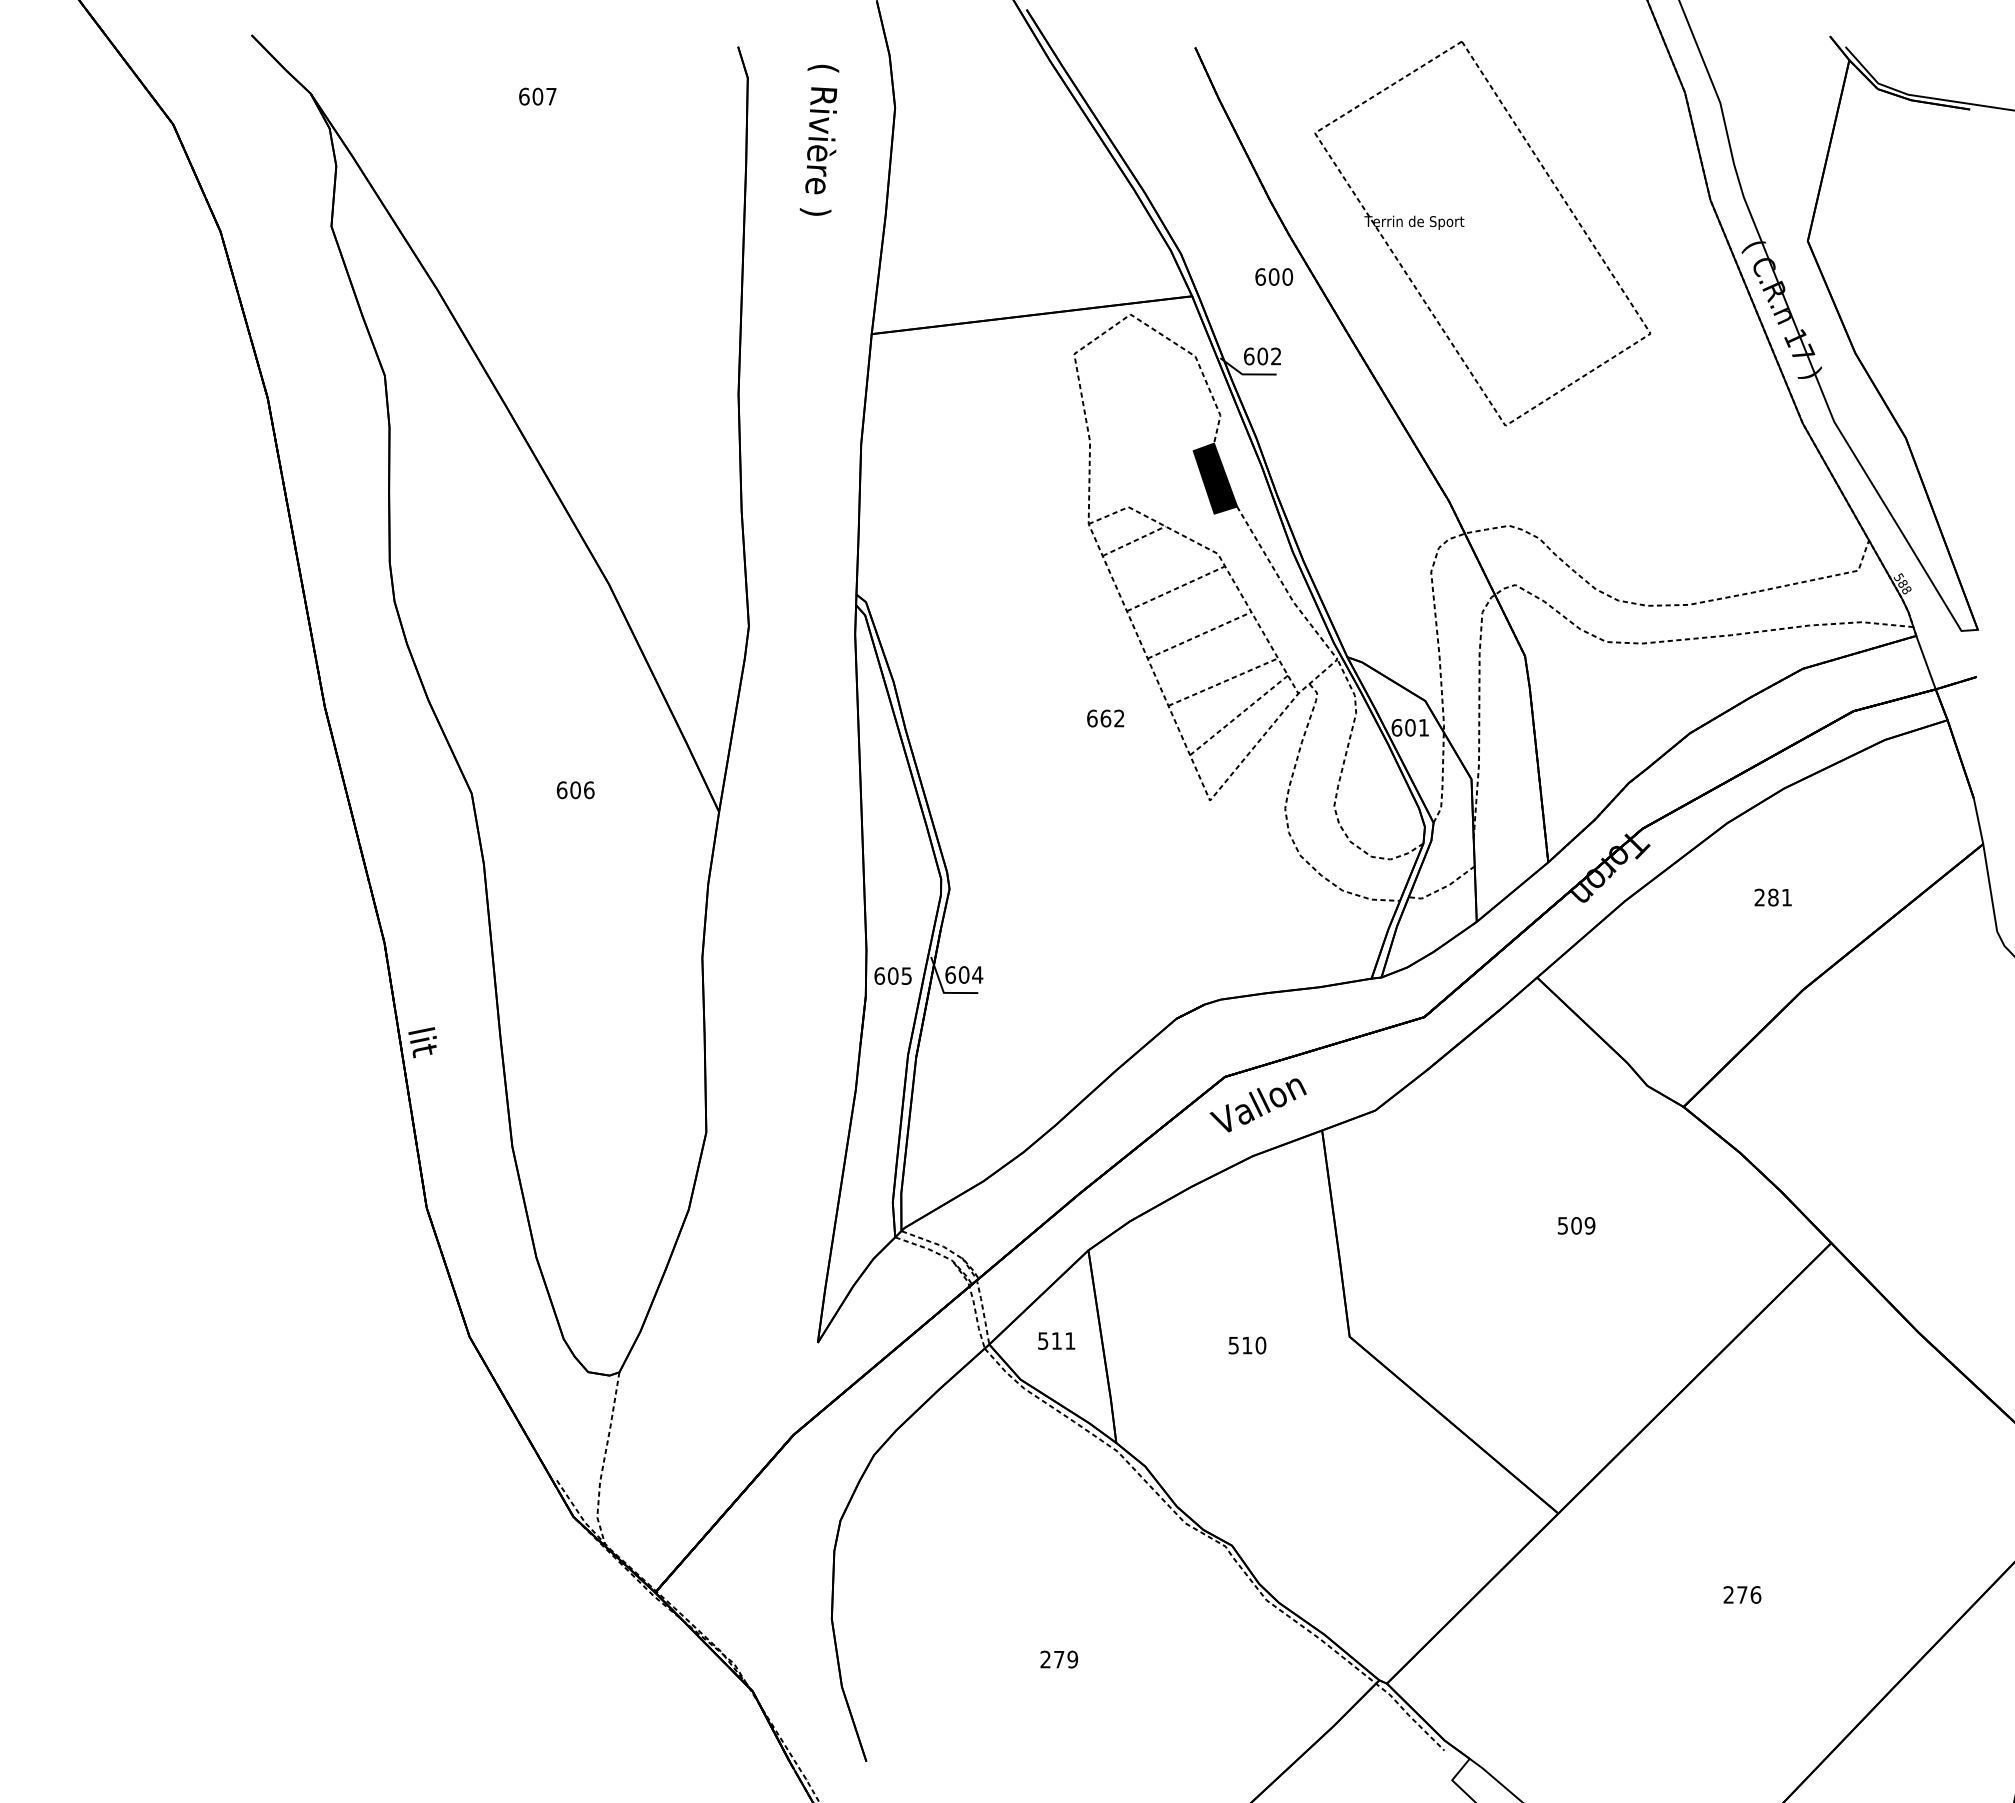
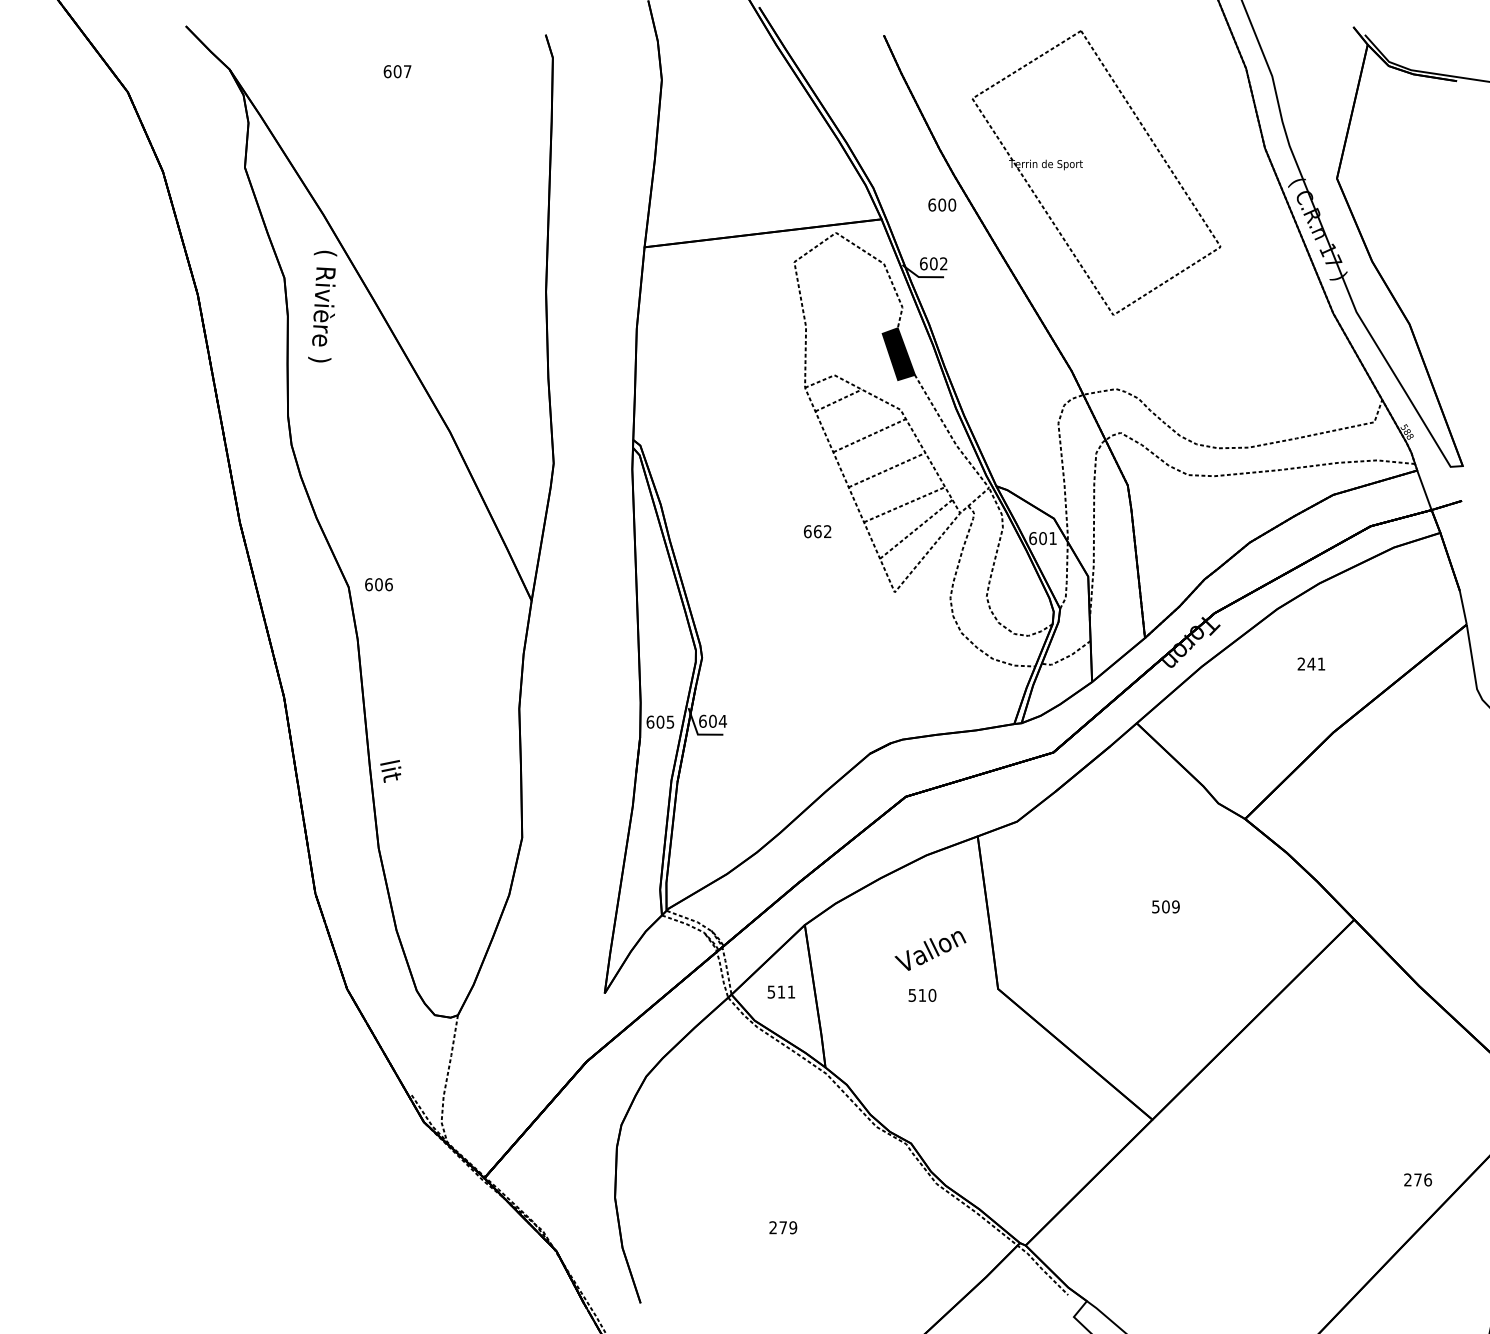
text: (819, 139) -> (322, 306), moved
text: (575, 790) -> (378, 584), moved
text: (1772, 897) -> (1310, 664), 281 -> 241
text: (422, 1042) -> (390, 771), moved
text: (1257, 1105) -> (929, 951), moved
text: (1742, 1594) -> (1418, 1179), moved

